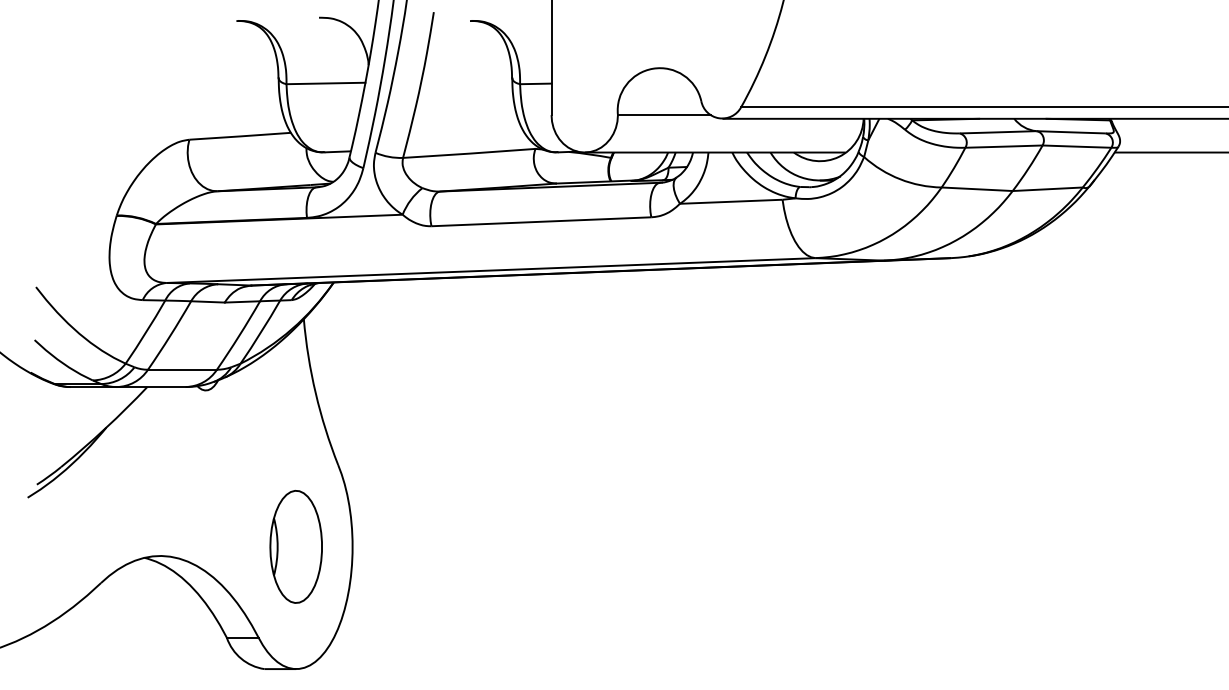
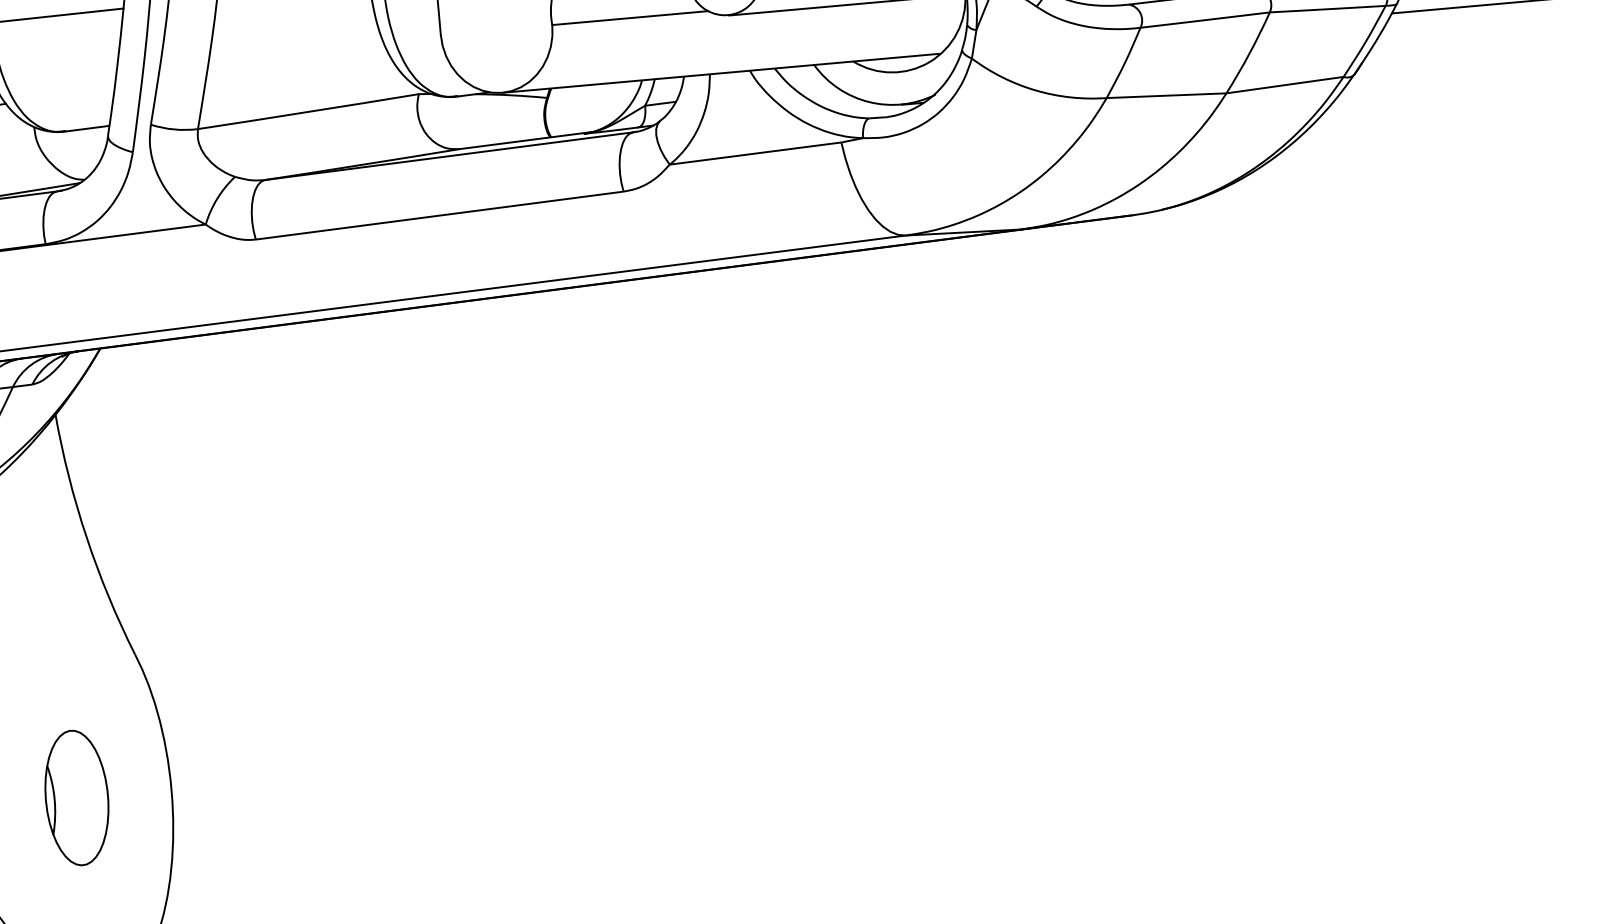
part: (296, 546) -> (77, 797), size x0.71

